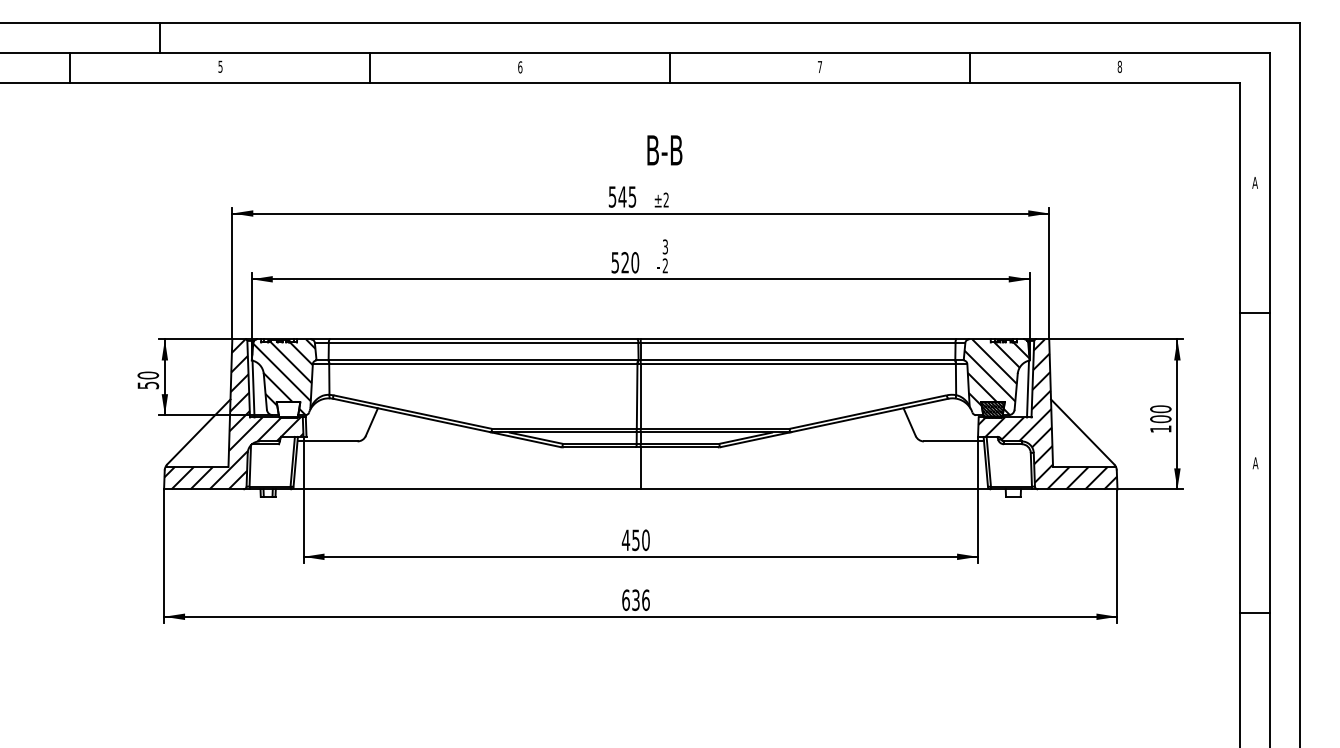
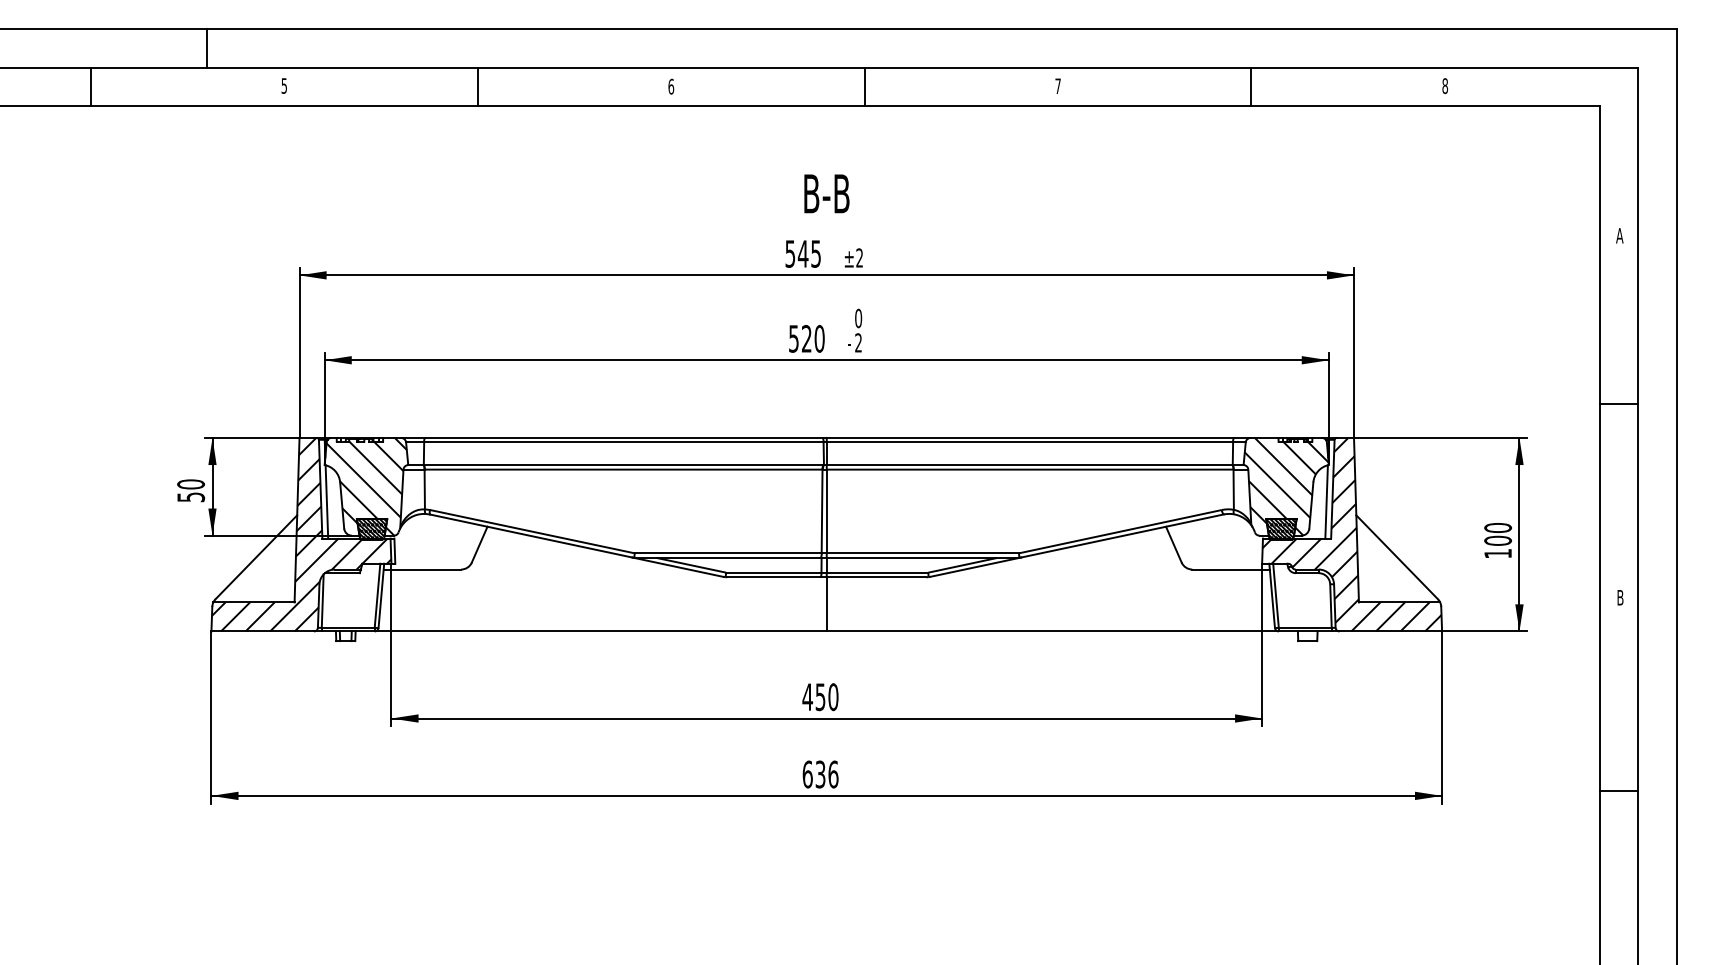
text: (664, 150) -> (826, 193), moved
text: (665, 246) -> (858, 318), 3 -> 0
hatch: (288, 410) -> (372, 529), added
text: (1255, 463) -> (1620, 597), A -> B

